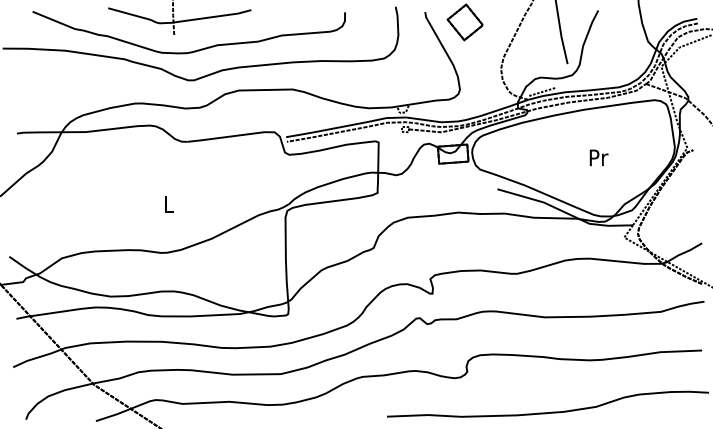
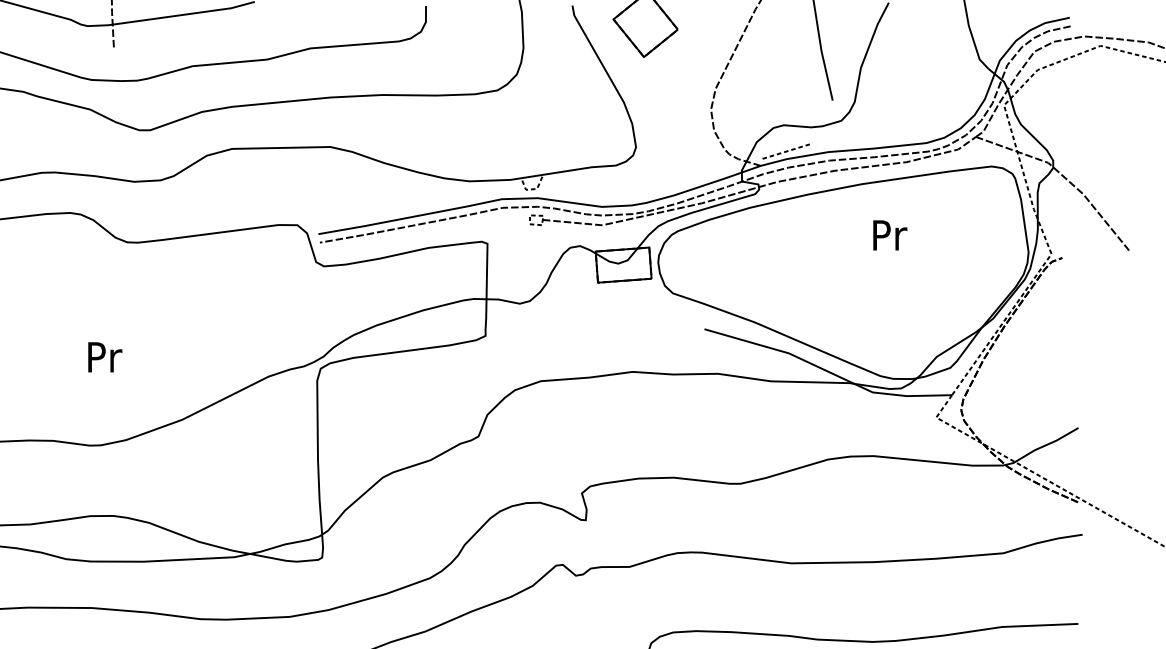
text: (598, 157) -> (889, 234), moved
text: (169, 204) -> (105, 357), L -> Pr

